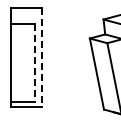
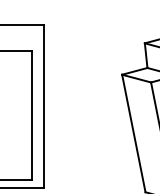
line: (42, 58) -> (43, 107), dashed -> solid
line: (35, 63) -> (32, 116), dashed -> solid

